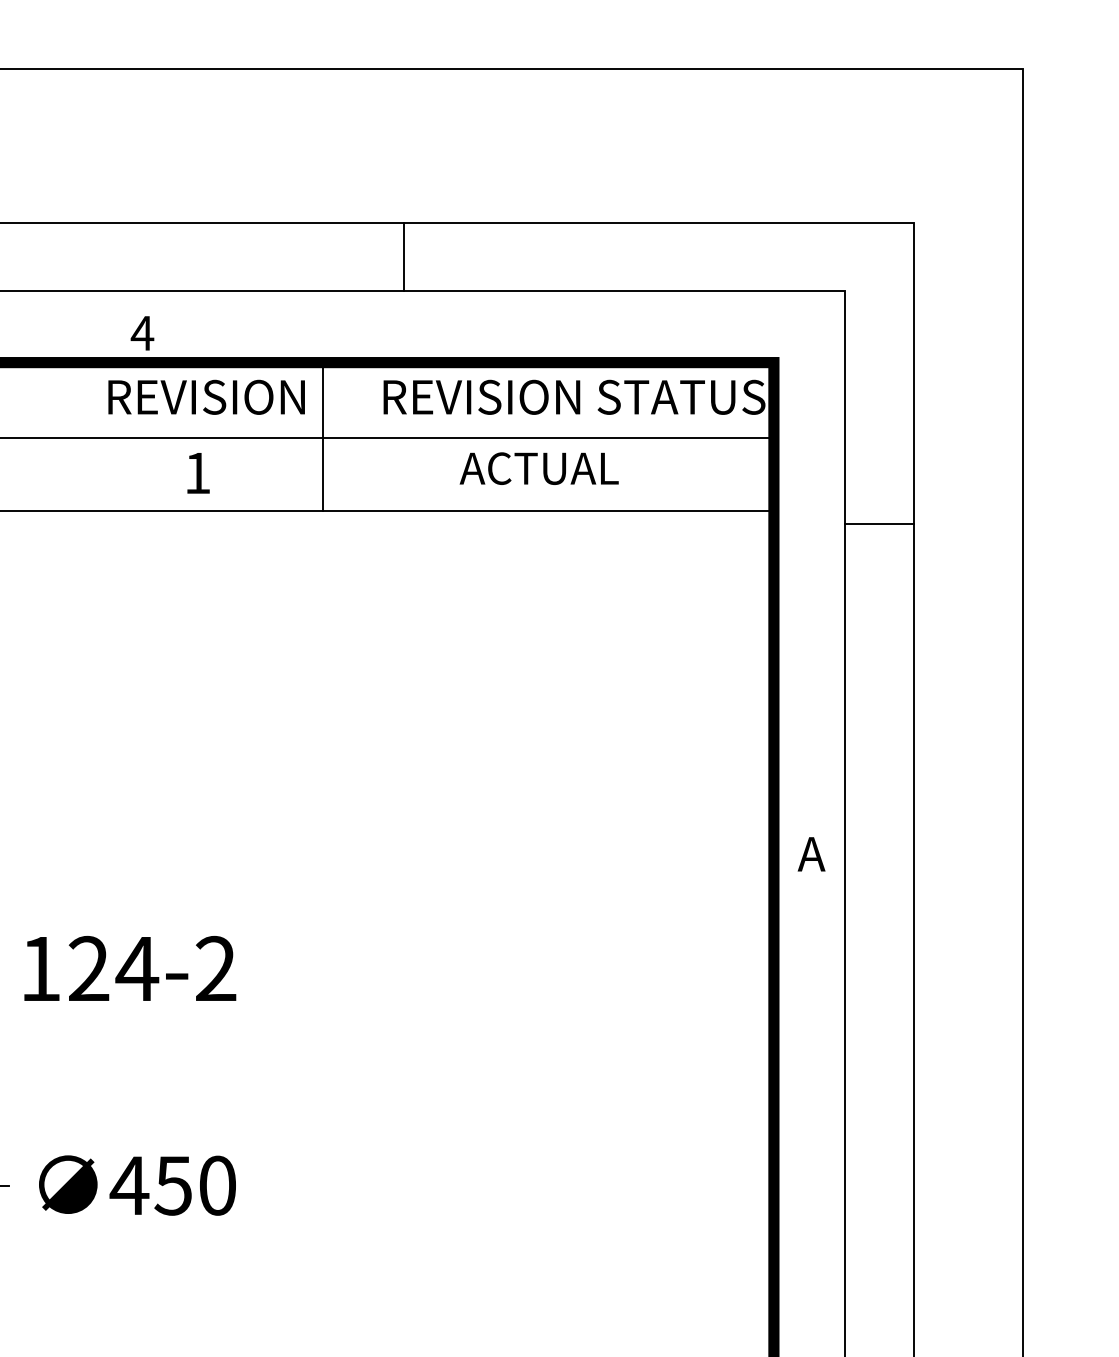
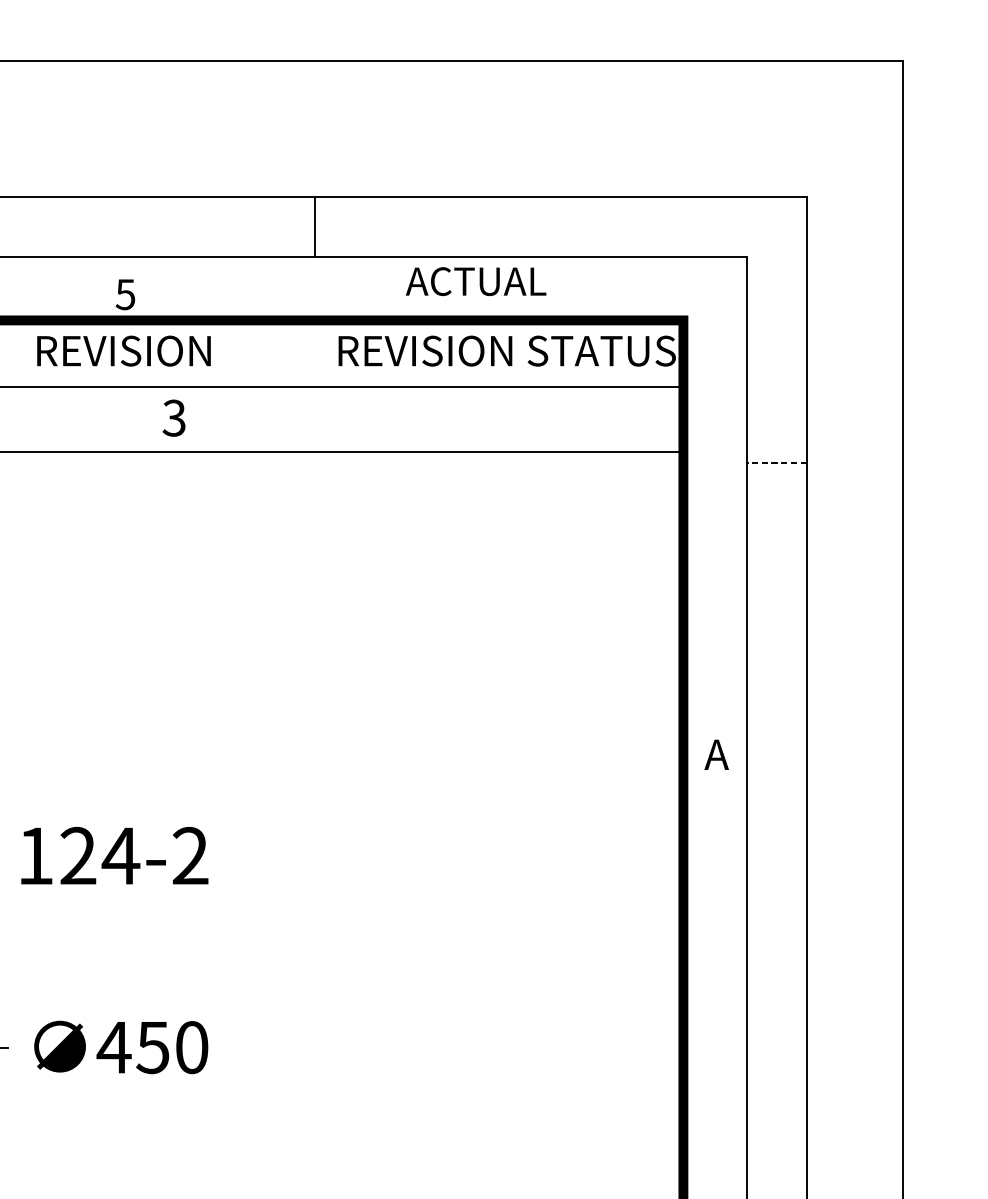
line: (404, 256) -> (315, 226), moved
text: (142, 333) -> (125, 294), 4 -> 5
text: (206, 396) -> (123, 350), moved
line: (322, 436) -> (284, 385), removed
text: (538, 468) -> (475, 281), moved
text: (197, 473) -> (174, 418), 1 -> 3
line: (879, 523) -> (776, 462), solid -> dashed

